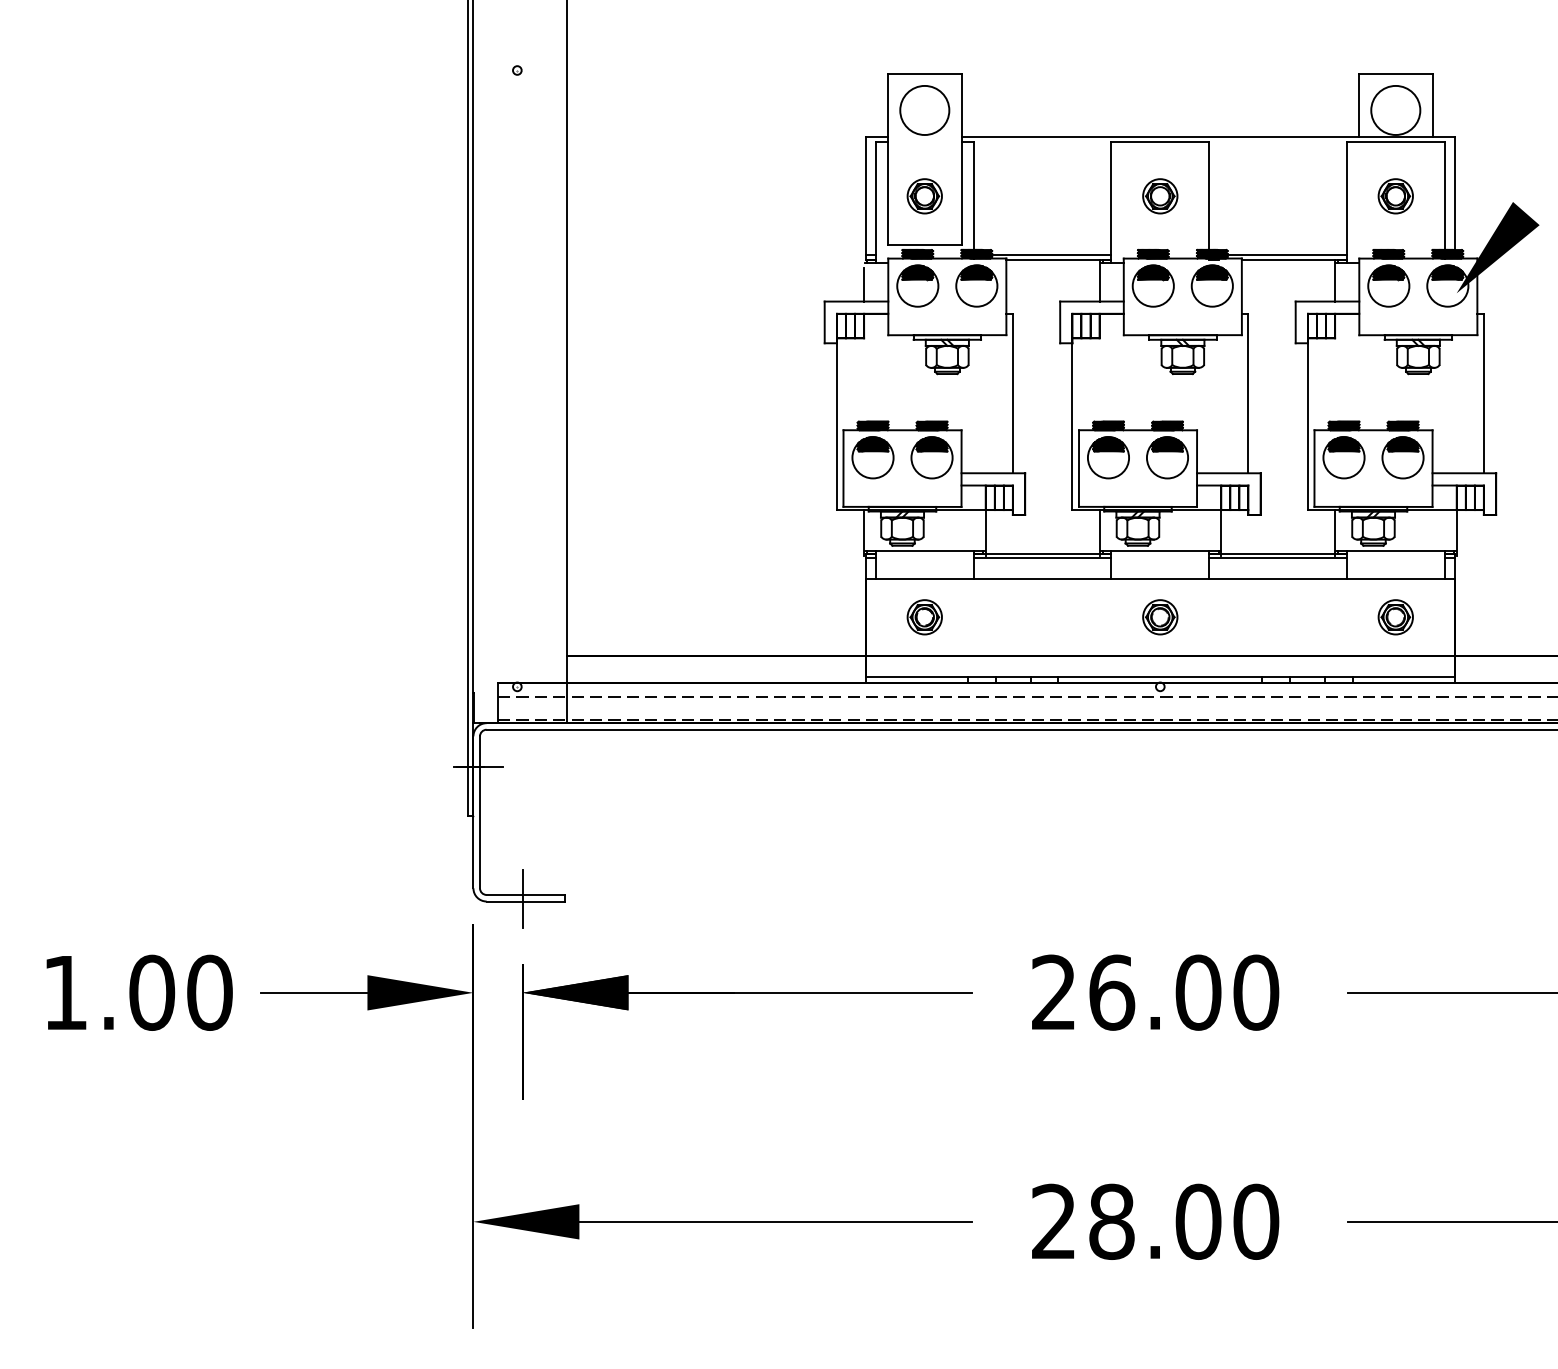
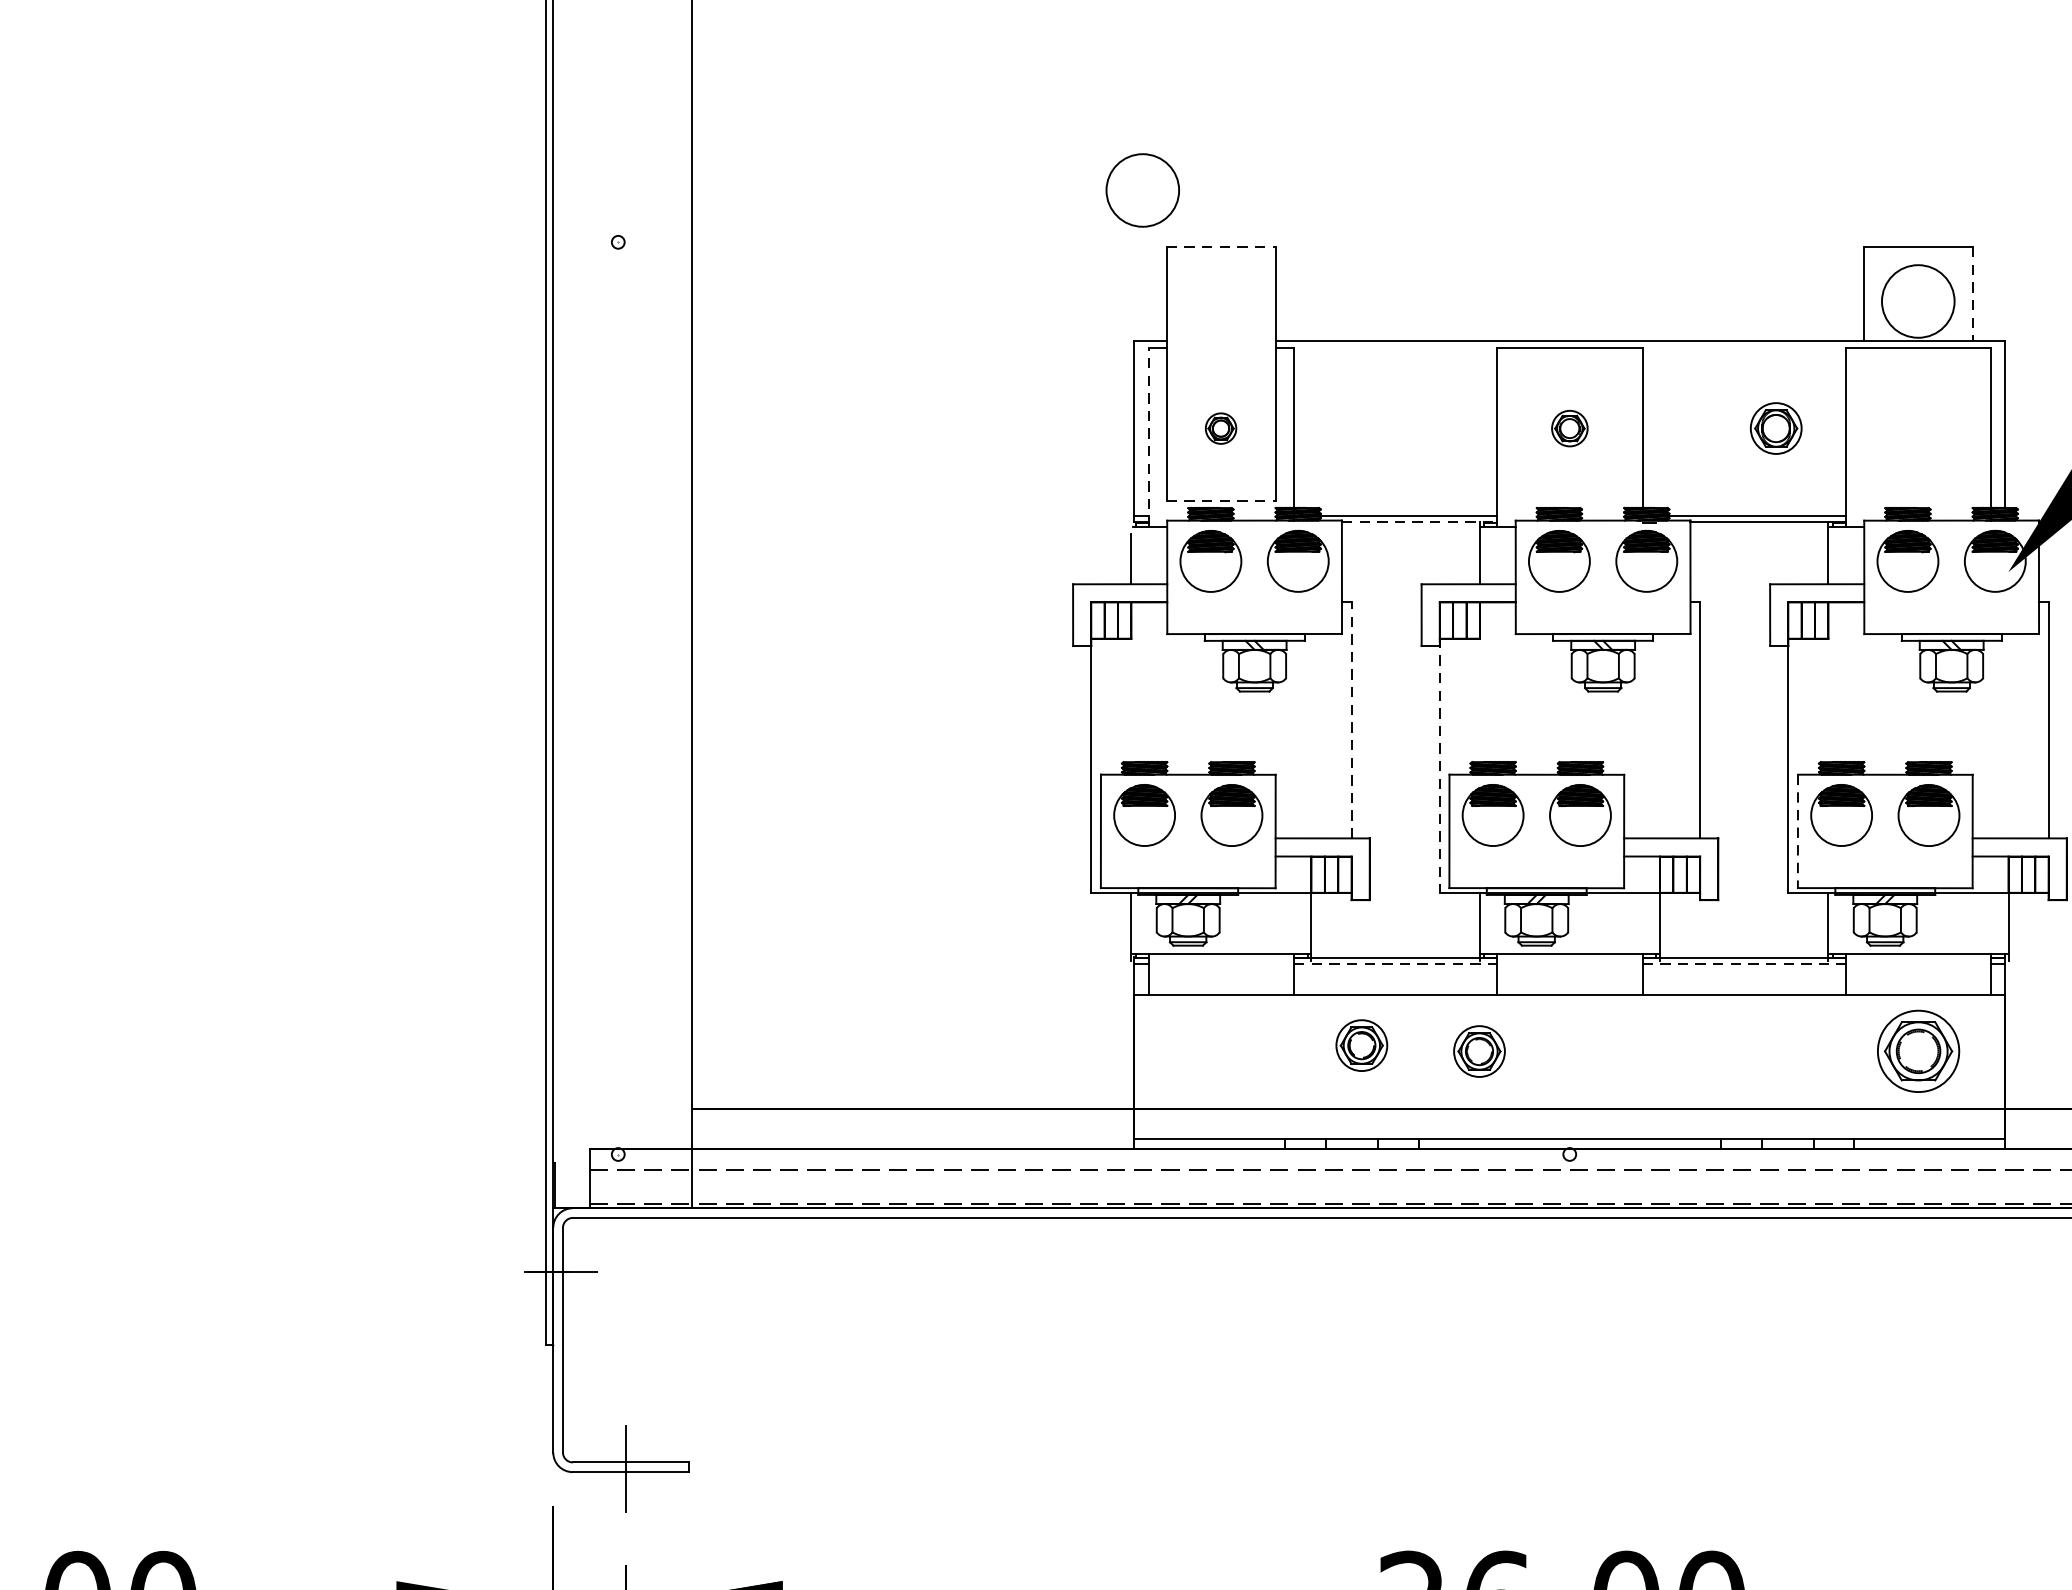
line: (924, 73) -> (1220, 246), solid -> dashed
line: (1432, 105) -> (1972, 294), solid -> dashed
circle: (924, 110) -> (1142, 190), moved
part: (924, 196) -> (1220, 428), size x0.6
part: (1160, 196) -> (1570, 428), size x0.7
part: (1395, 196) -> (1775, 428), moved
line: (875, 202) -> (1148, 437), solid -> dashed
line: (924, 245) -> (1220, 501), solid -> dashed
line: (1058, 259) -> (1419, 522), solid -> dashed
line: (1012, 393) -> (1351, 720), solid -> dashed
line: (1072, 412) -> (1439, 748), solid -> dashed
line: (1314, 469) -> (1797, 832), solid -> dashed
line: (1042, 558) -> (1395, 964), solid -> dashed
line: (1278, 558) -> (1744, 964), solid -> dashed
part: (924, 617) -> (1361, 1045), moved
part: (1160, 617) -> (1479, 1051), moved
part: (1395, 617) -> (1917, 1051), size x1.6

